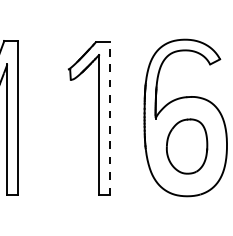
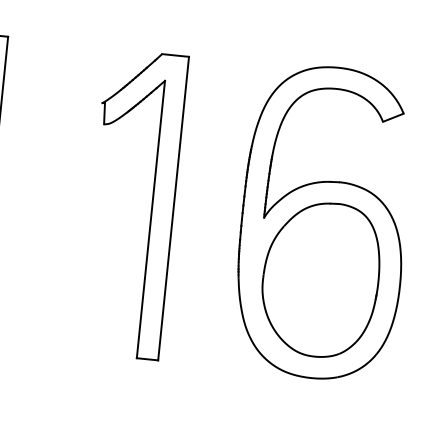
line: (109, 118) -> (172, 208), dashed -> solid
part: (186, 146) -> (319, 279), size x1.43

